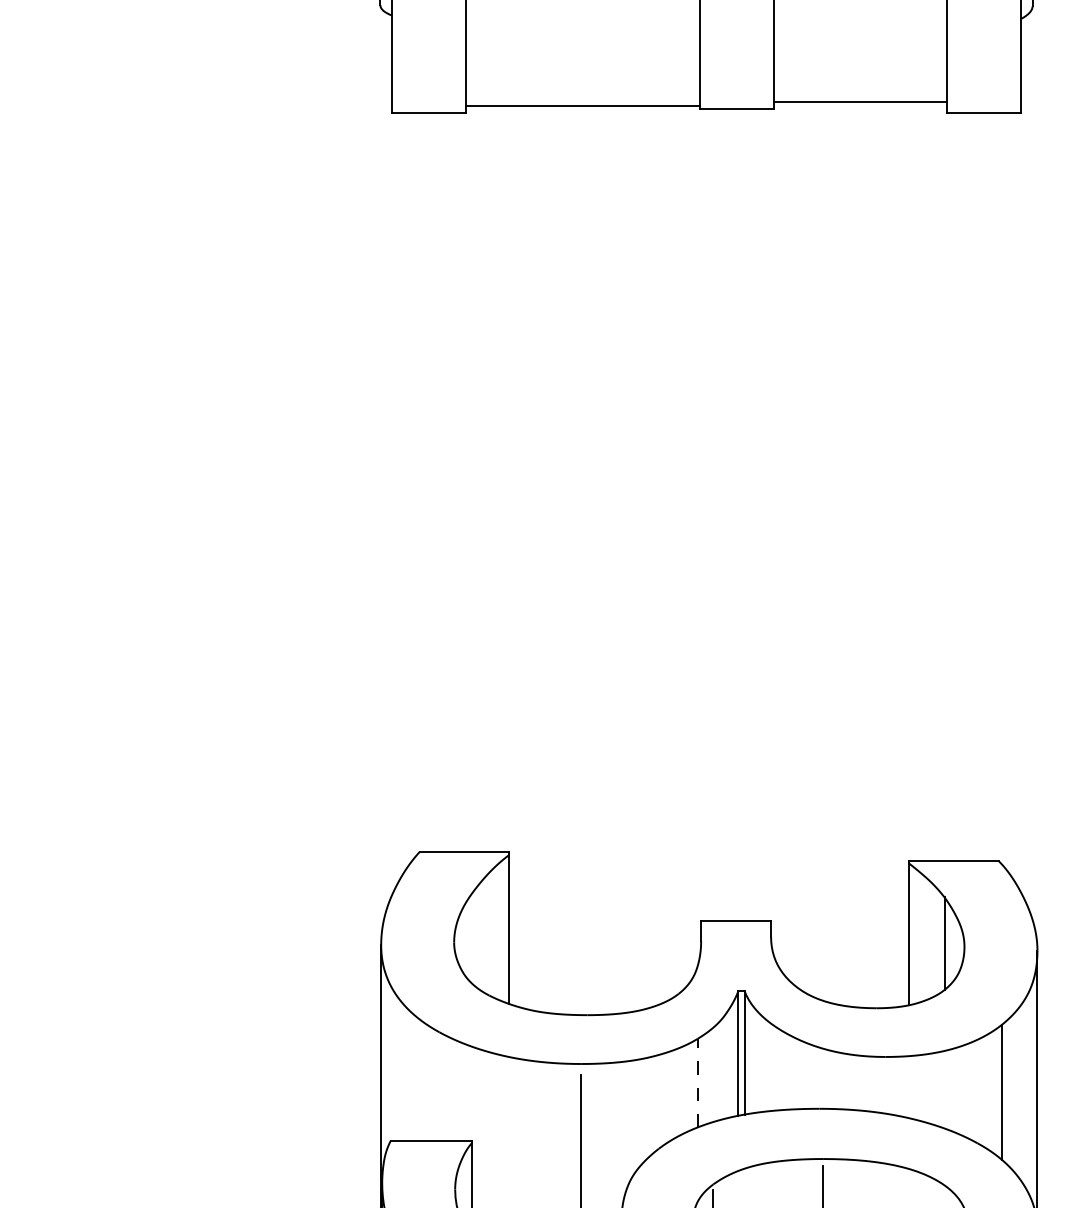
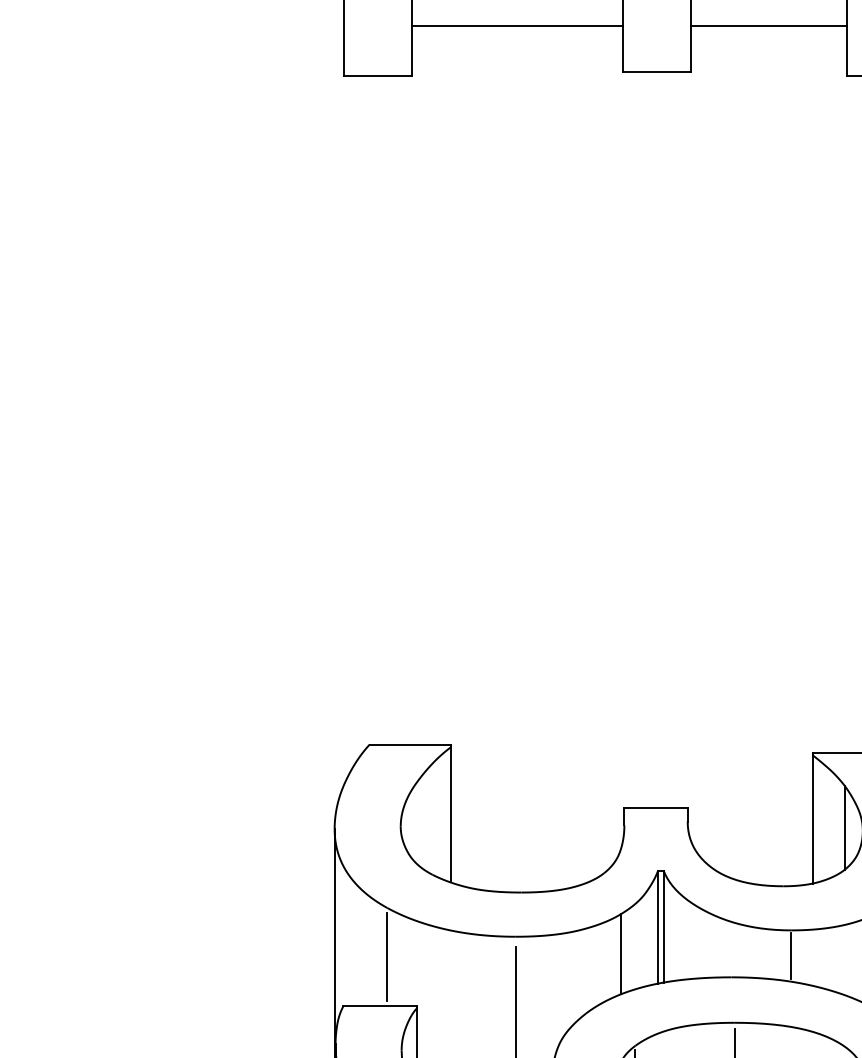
line: (860, 102) -> (768, 26), moved
line: (582, 106) -> (516, 26), moved
line: (697, 1082) -> (621, 953), dashed -> solid
line: (885, 1084) -> (791, 955), added
line: (439, 1086) -> (387, 957), added

